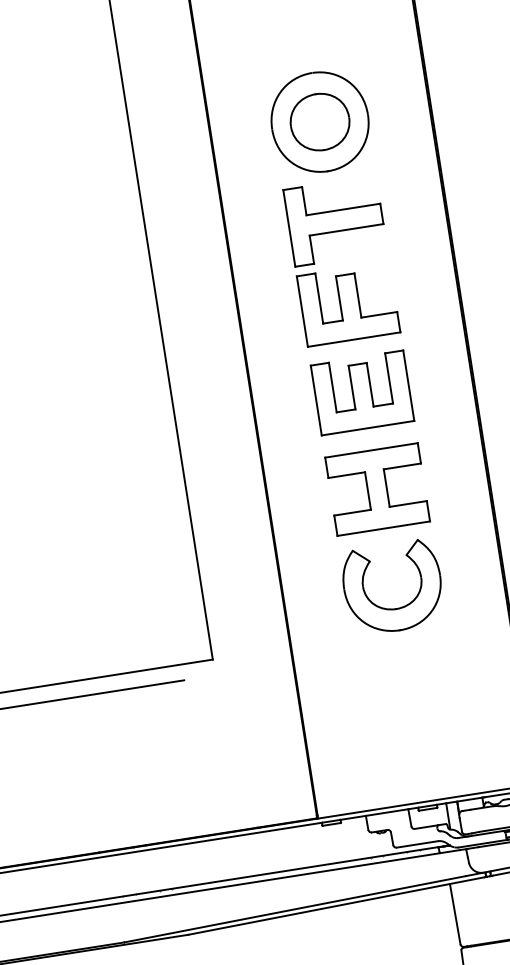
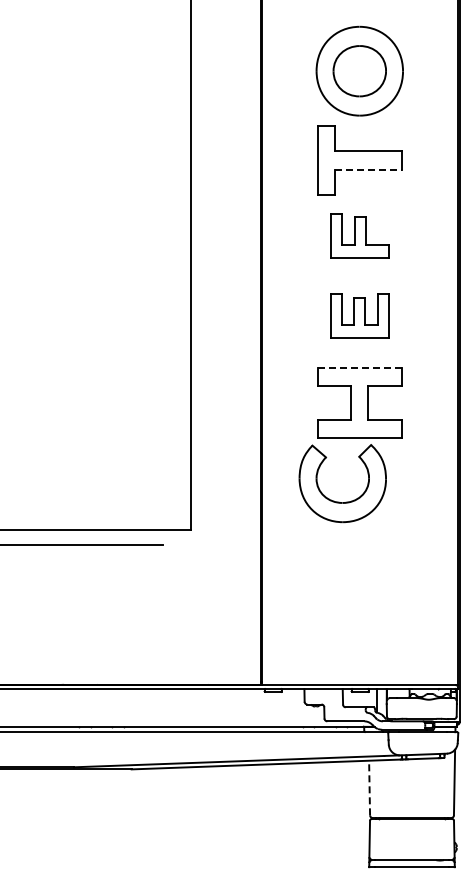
line: (346, 229) -> (368, 169), solid -> dashed
part: (348, 304) -> (359, 235), size x0.7
part: (362, 392) -> (359, 315), size x0.7
line: (371, 450) -> (359, 367), solid -> dashed
part: (392, 608) -> (339, 501), moved
line: (455, 913) -> (369, 787), solid -> dashed

